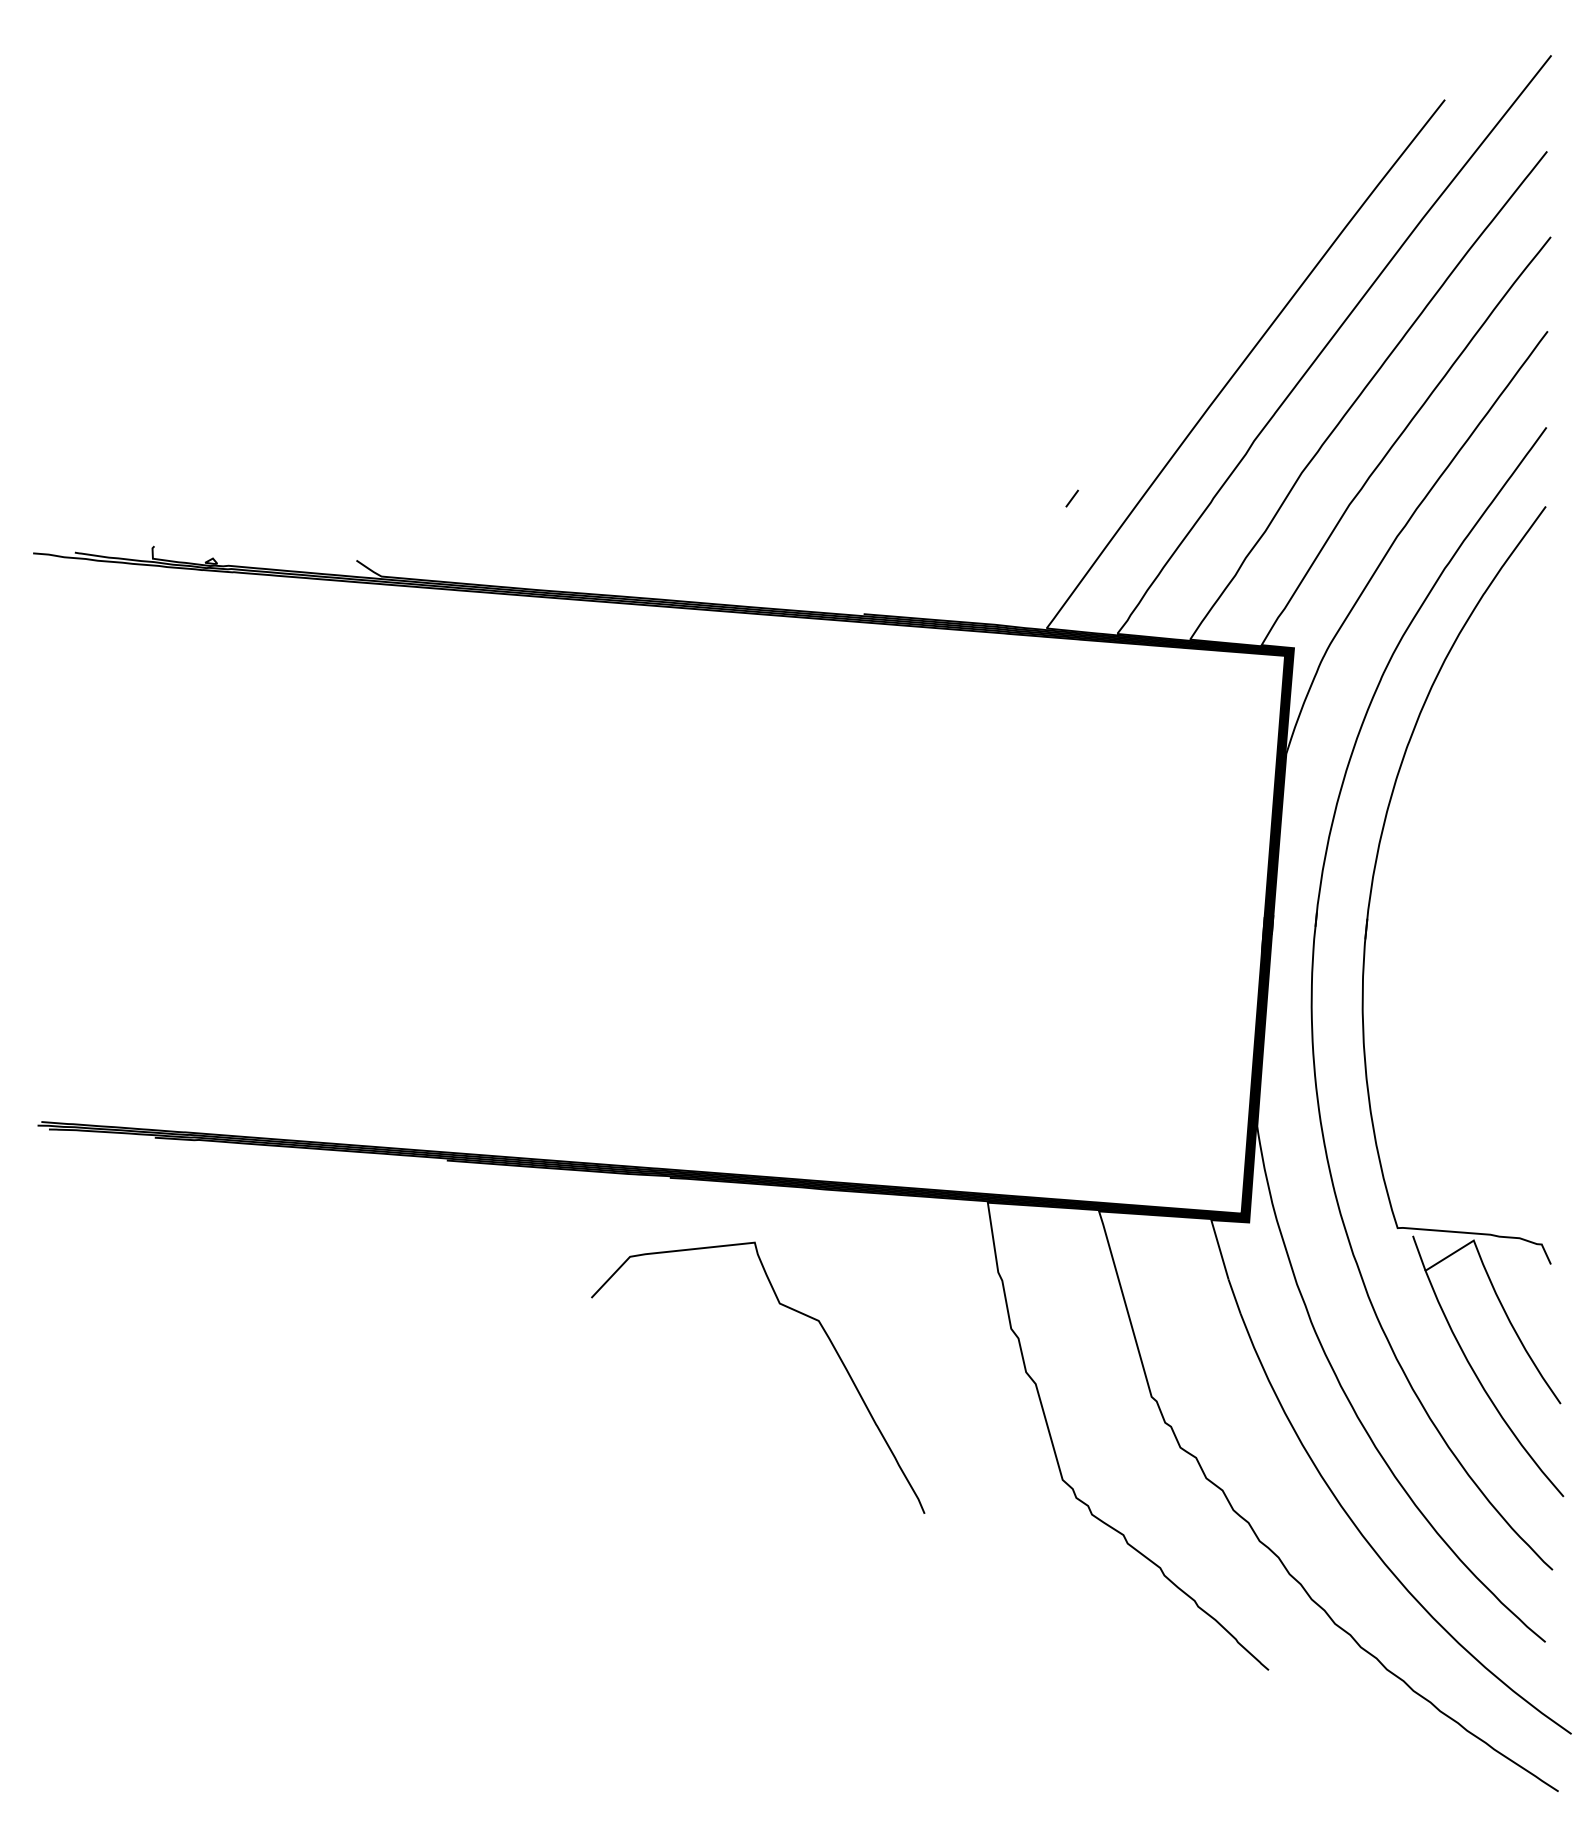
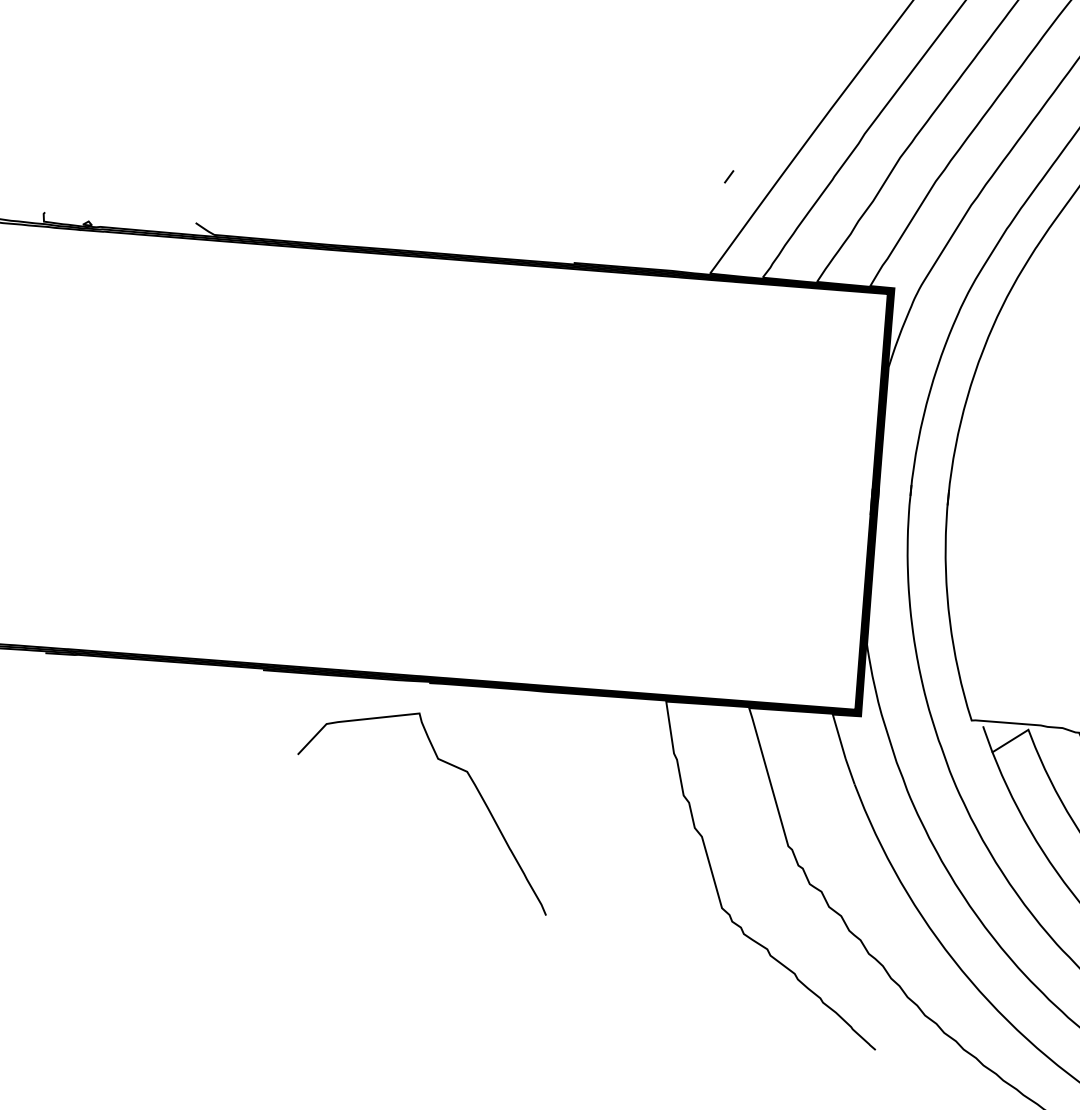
curve: (785, 1307) -> (442, 761), moved

